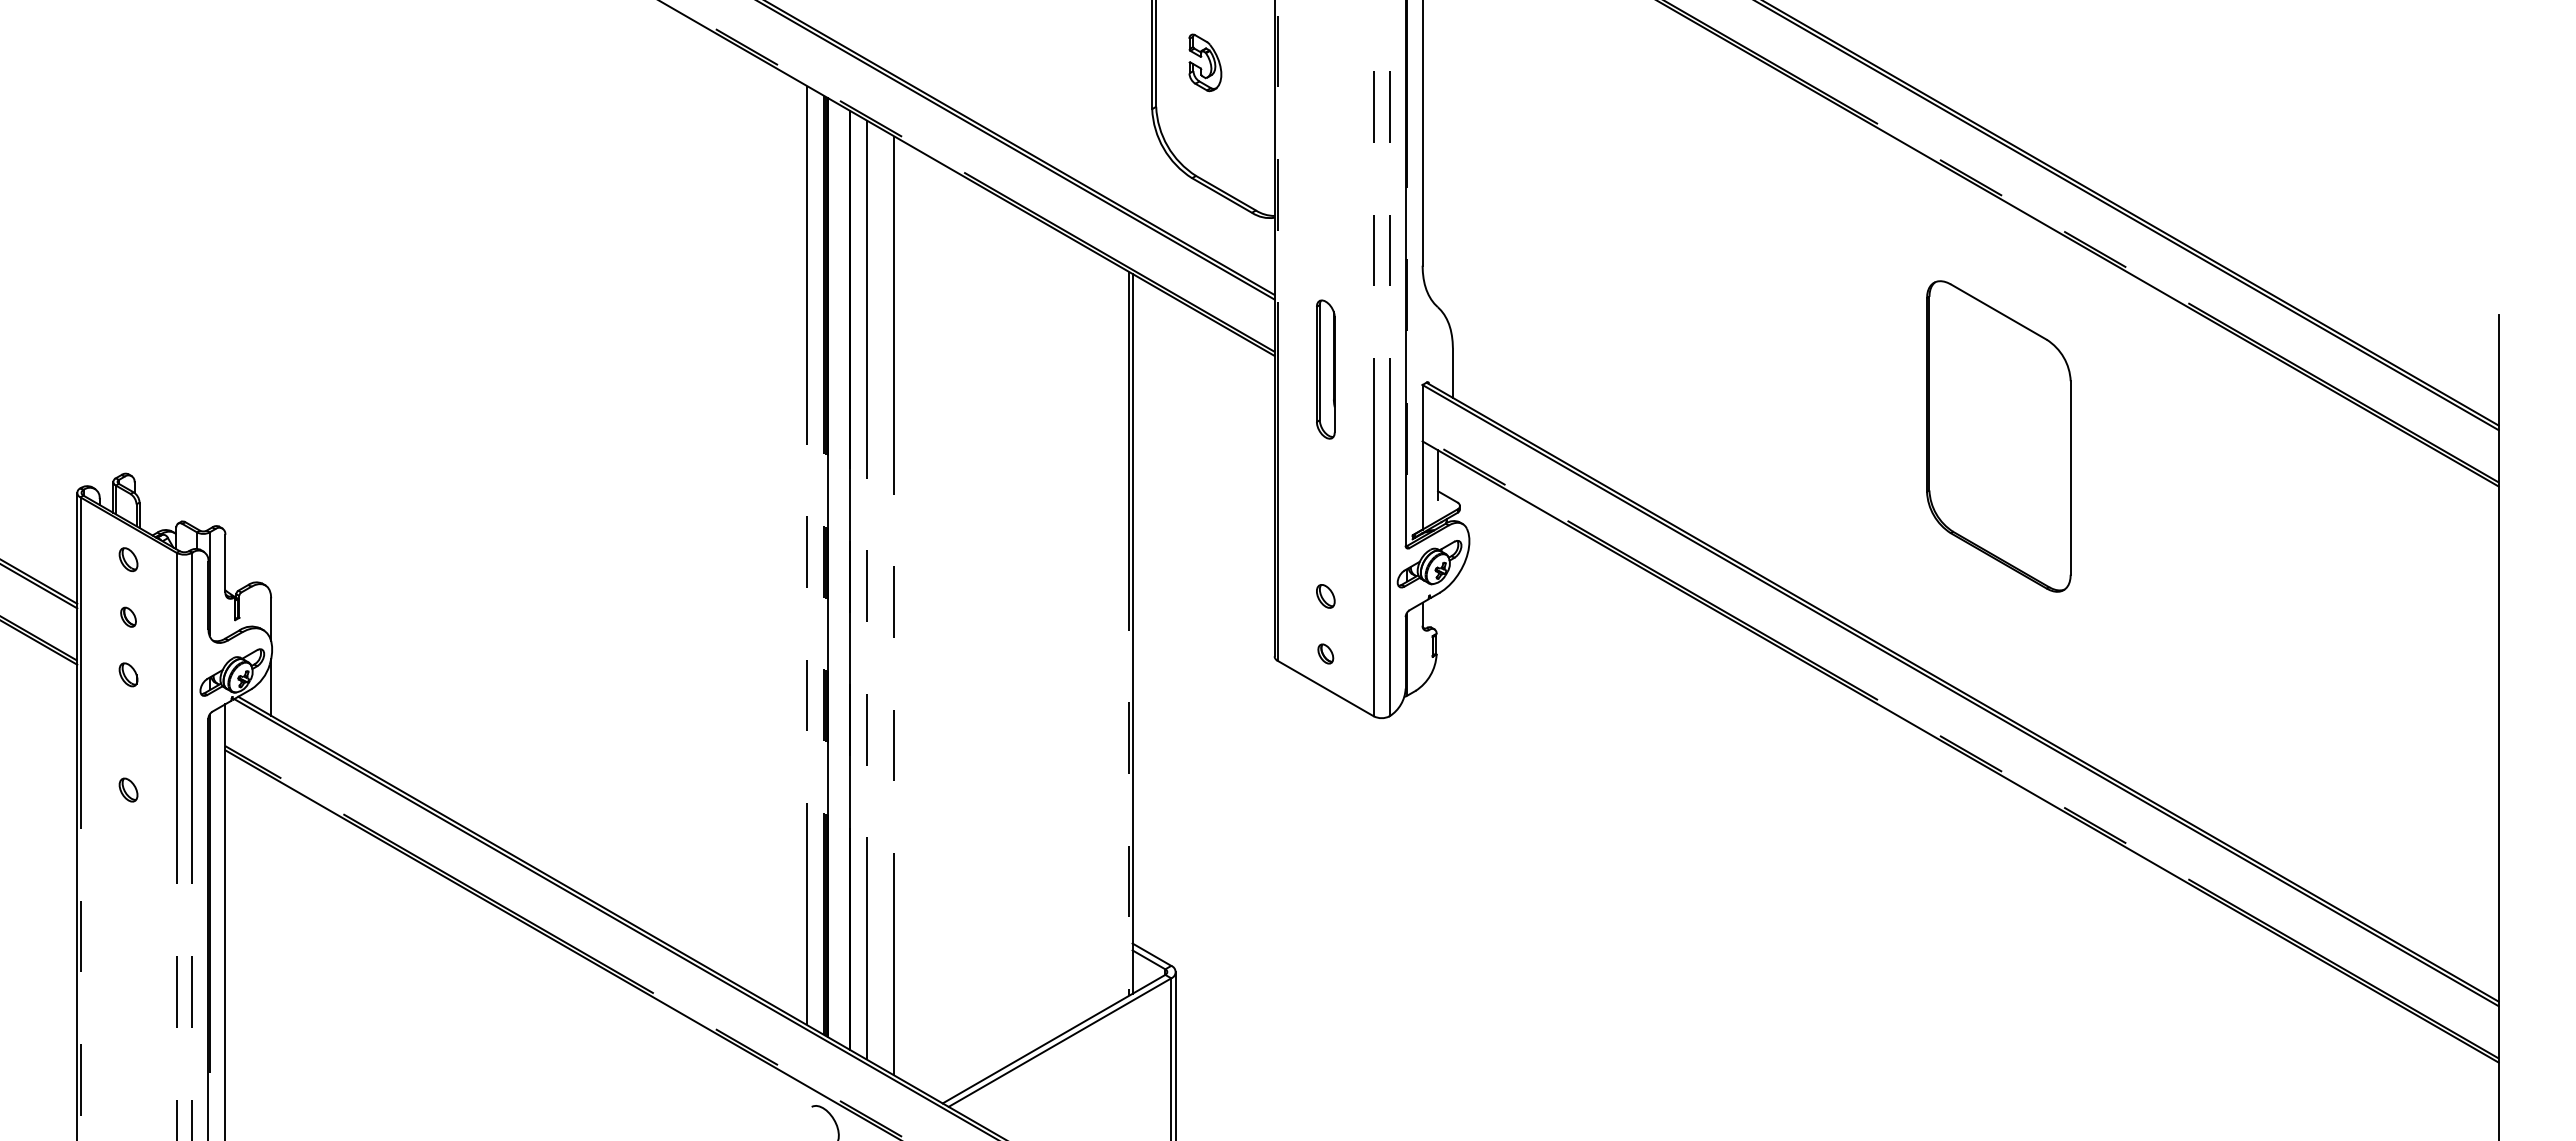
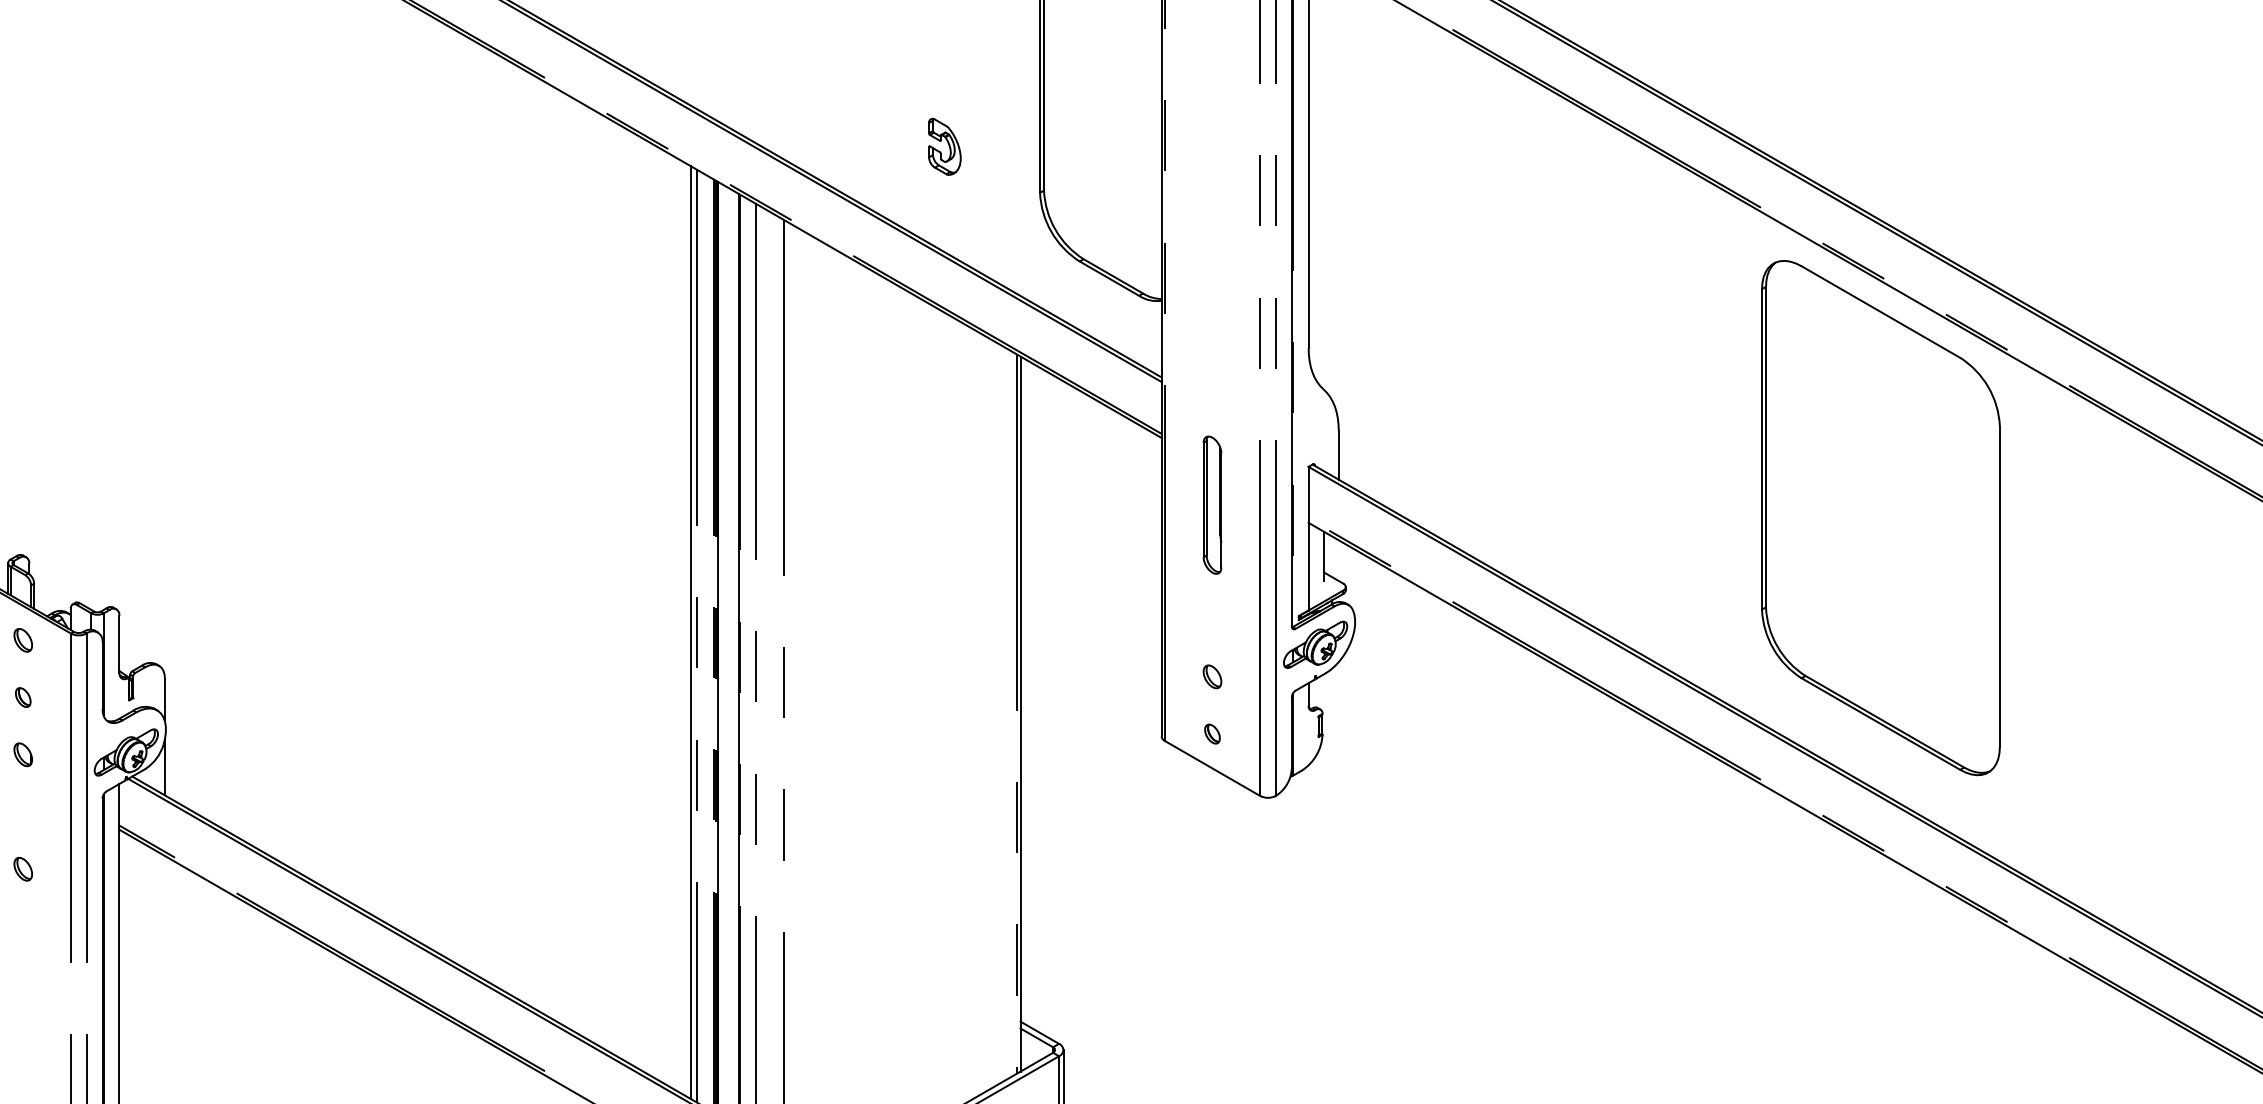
part: (1205, 62) -> (944, 146), moved
part: (1325, 369) -> (1212, 505), moved
part: (1998, 436) -> (1880, 518), size x1.67
line: (800, 551) -> (690, 632), added

